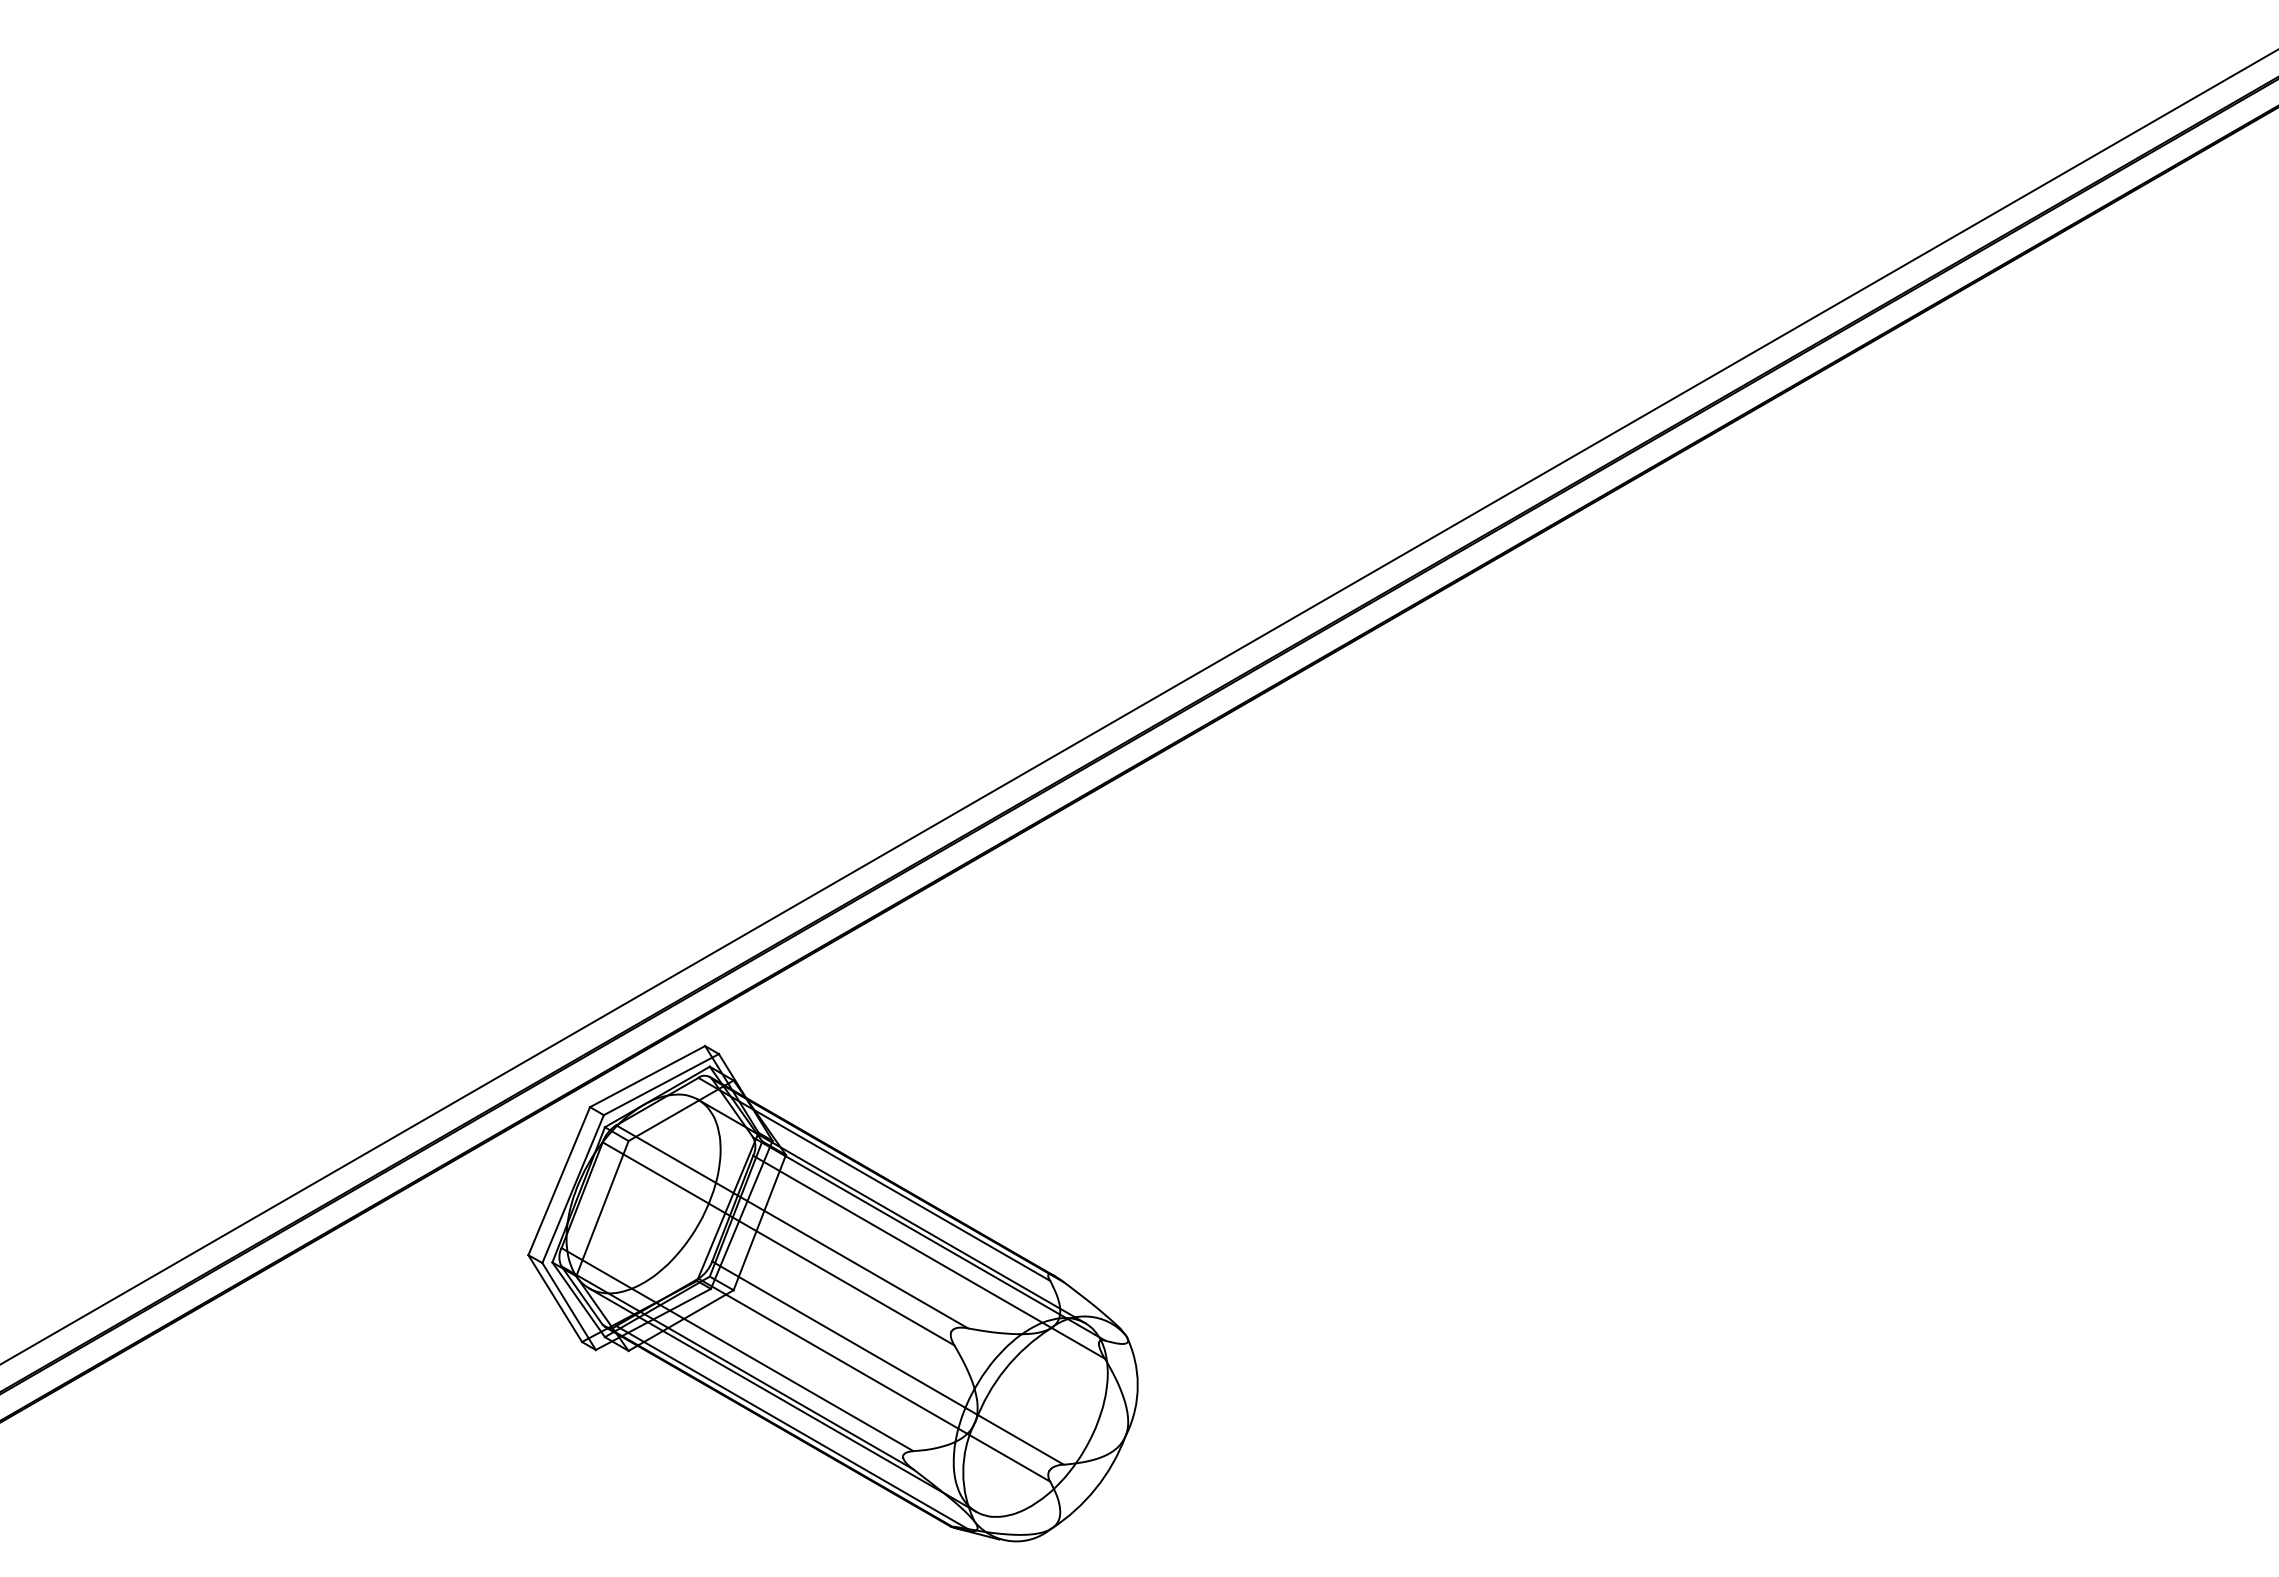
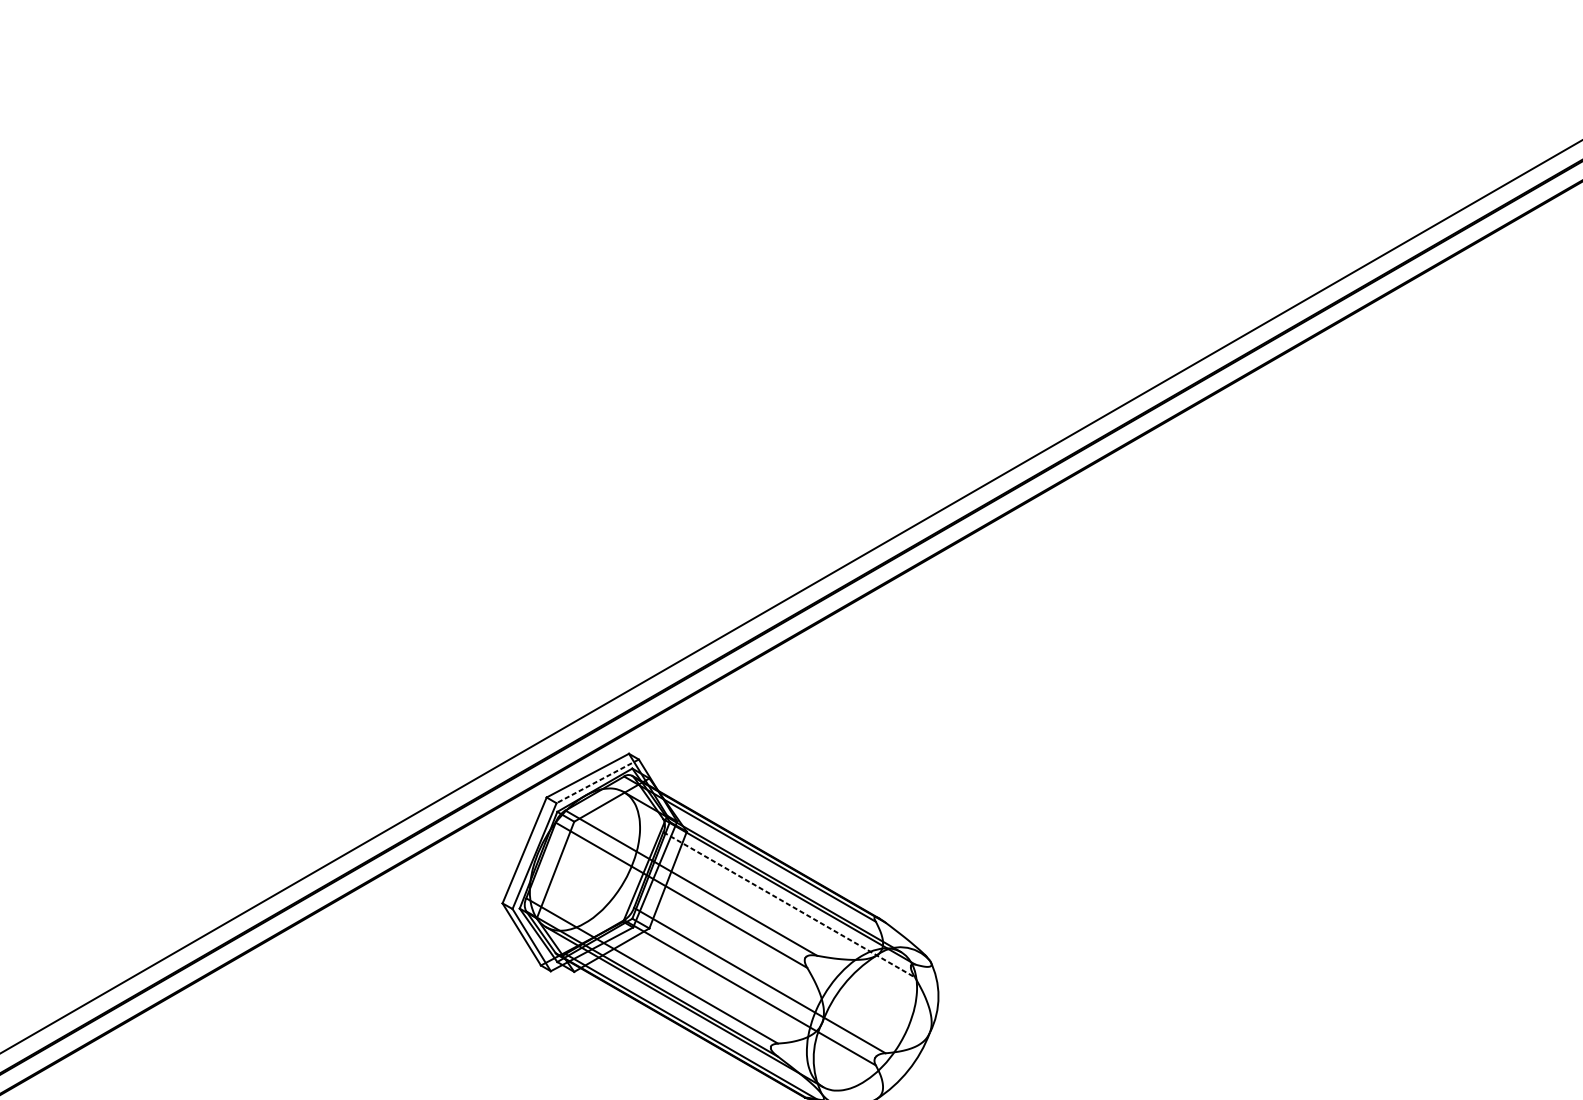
line: (660, 1084) -> (597, 781), solid -> dashed
line: (929, 1257) -> (789, 905), solid -> dashed

